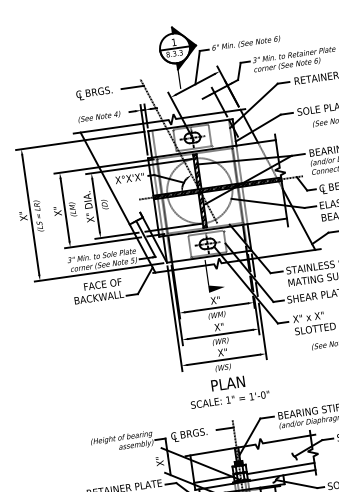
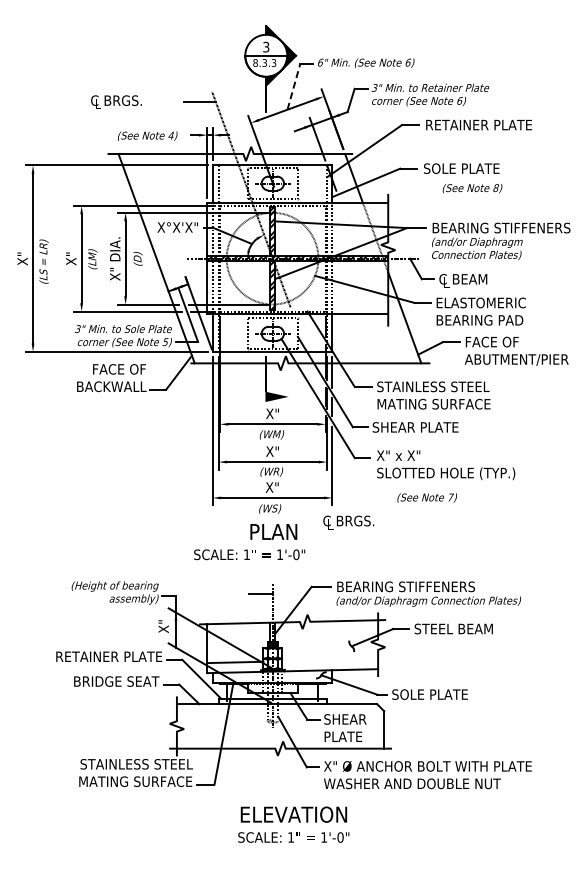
text: (174, 41) -> (266, 46), 1 -> 3
line: (197, 67) -> (293, 86), solid -> dashed
text: (94, 92) -> (116, 101), moved
text: (230, 399) -> (249, 554), moved
text: (189, 434) -> (348, 522), moved
line: (281, 468) -> (330, 660), removed

